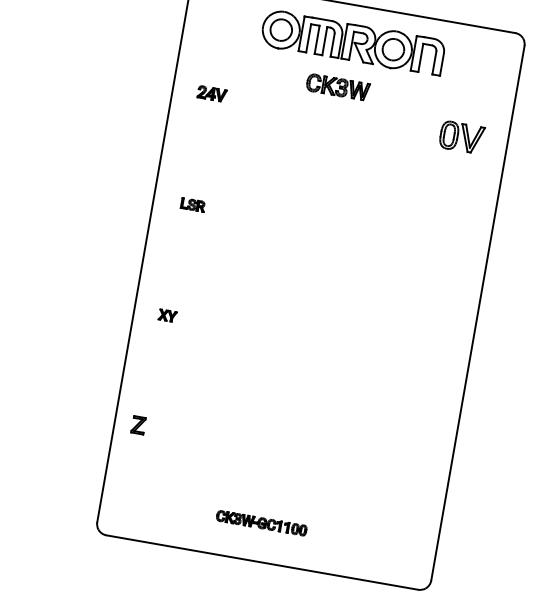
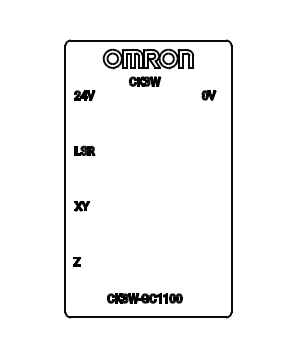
part: (211, 93) -> (84, 95), size x1.43
part: (460, 137) -> (208, 95), size x0.62
part: (192, 204) -> (84, 150), size x1.67
part: (166, 315) -> (81, 206), size x1.67
part: (260, 523) -> (144, 298), size x1.67

